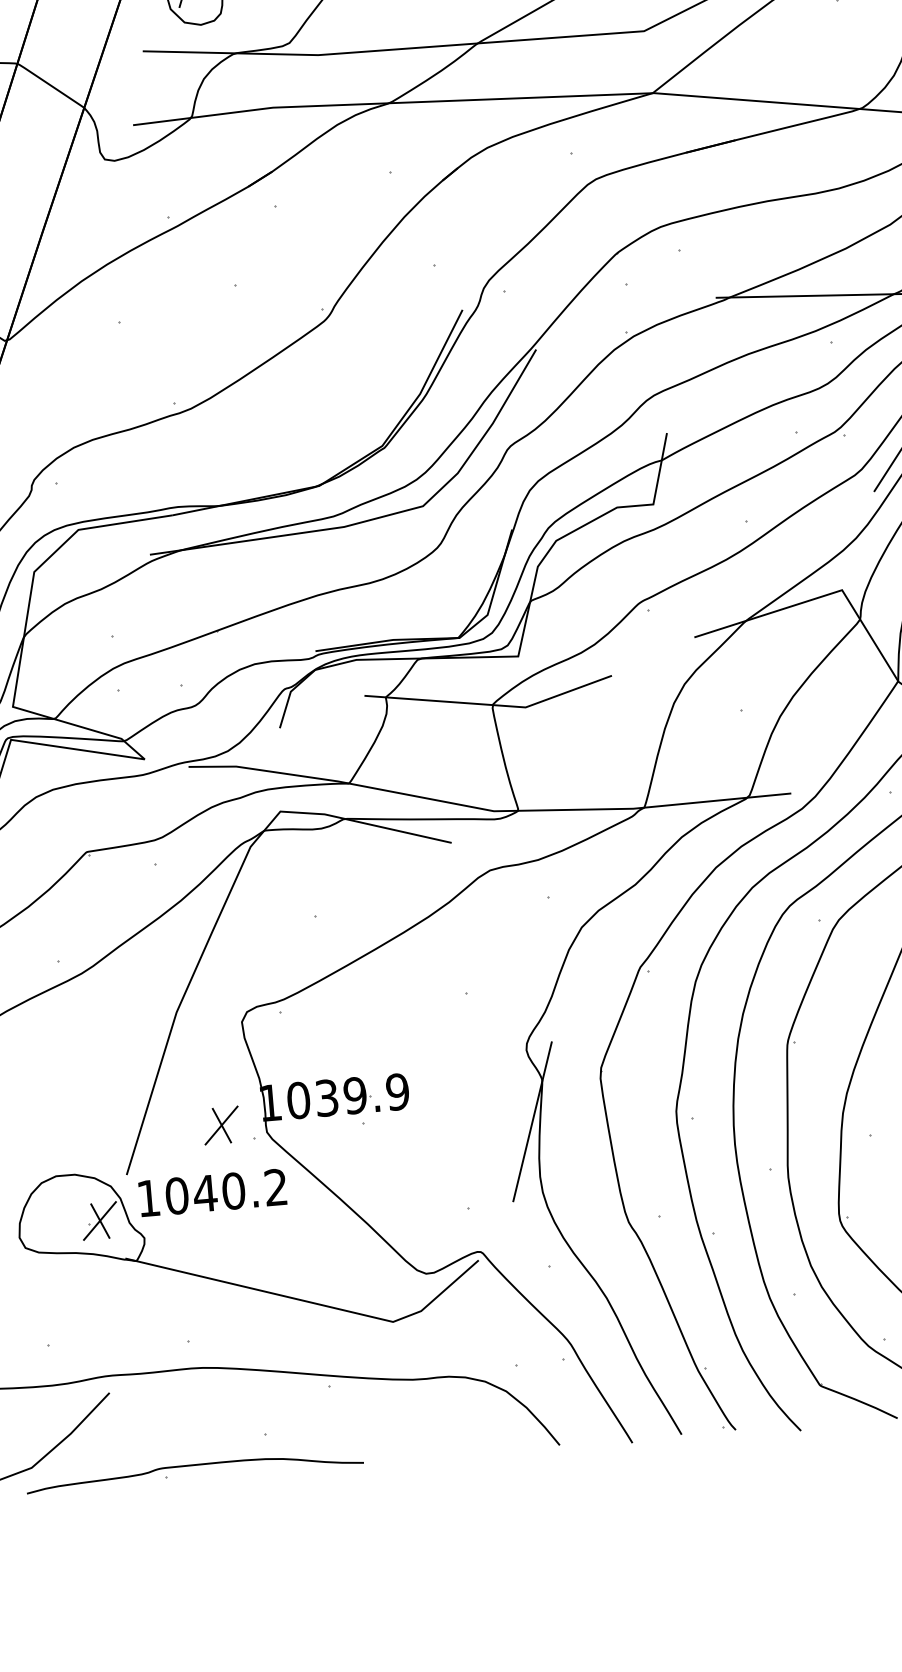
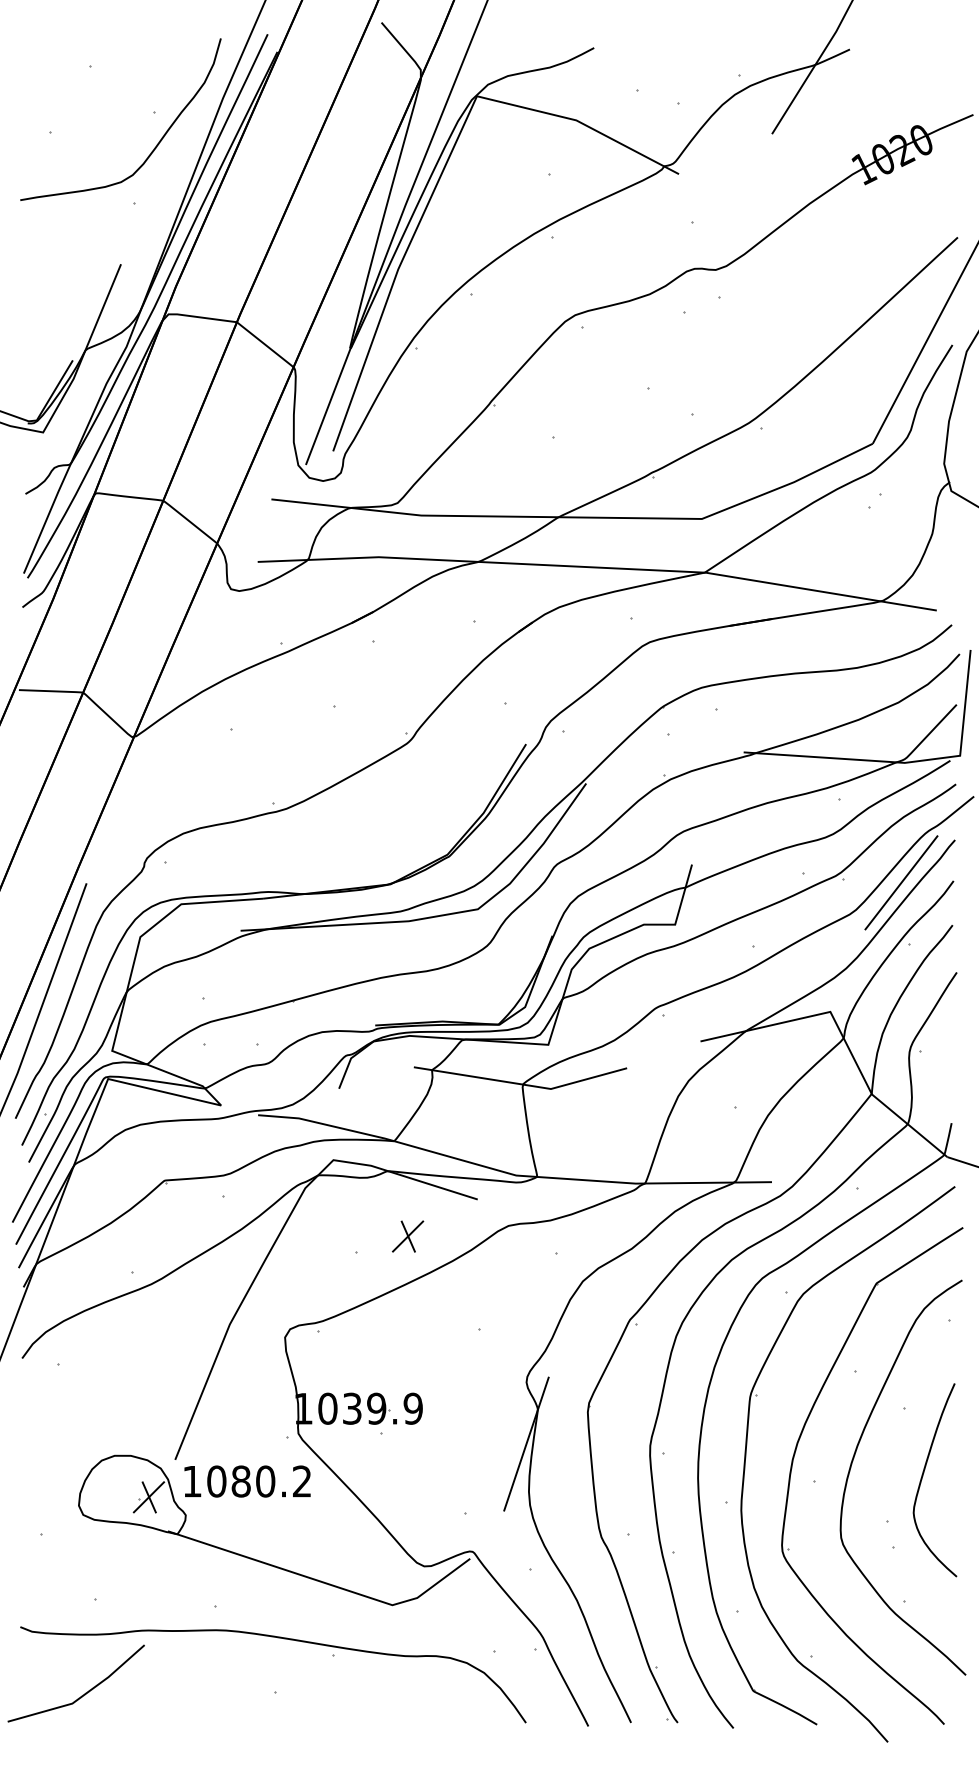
part: (222, 1125) -> (408, 1236), moved
text: (205, 1193) -> (241, 1481), 1040.2 -> 1080.2
part: (194, 1471) -> (211, 1718), removed

